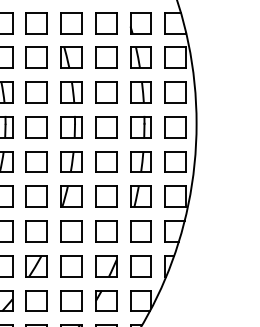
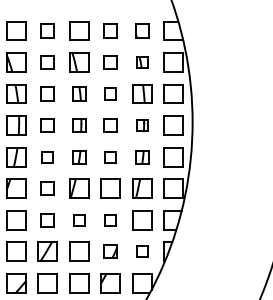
part: (36, 22) -> (47, 30), size x0.7
part: (106, 22) -> (110, 30), size x0.7
part: (141, 22) -> (142, 30), size x0.7
part: (36, 57) -> (47, 62), size x0.7
part: (106, 57) -> (110, 62), size x0.7
part: (141, 57) -> (142, 62), size x0.6
part: (36, 91) -> (47, 93), size x0.7
part: (72, 91) -> (79, 93), size x0.7
part: (106, 91) -> (110, 93), size x0.6
part: (36, 127) -> (47, 125), size x0.7
part: (72, 127) -> (79, 125), size x0.7
part: (106, 127) -> (110, 125), size x0.7
part: (141, 127) -> (142, 125), size x0.6
part: (36, 162) -> (47, 157), size x0.6
part: (72, 162) -> (79, 157), size x0.7
part: (106, 162) -> (110, 157), size x0.6
part: (141, 162) -> (142, 157), size x0.7
part: (36, 196) -> (47, 188), size x0.7
part: (36, 231) -> (47, 220), size x0.7
part: (72, 231) -> (79, 220), size x0.6
part: (106, 231) -> (110, 220), size x0.6
part: (106, 265) -> (110, 251), size x0.7
part: (141, 265) -> (142, 251), size x0.6

